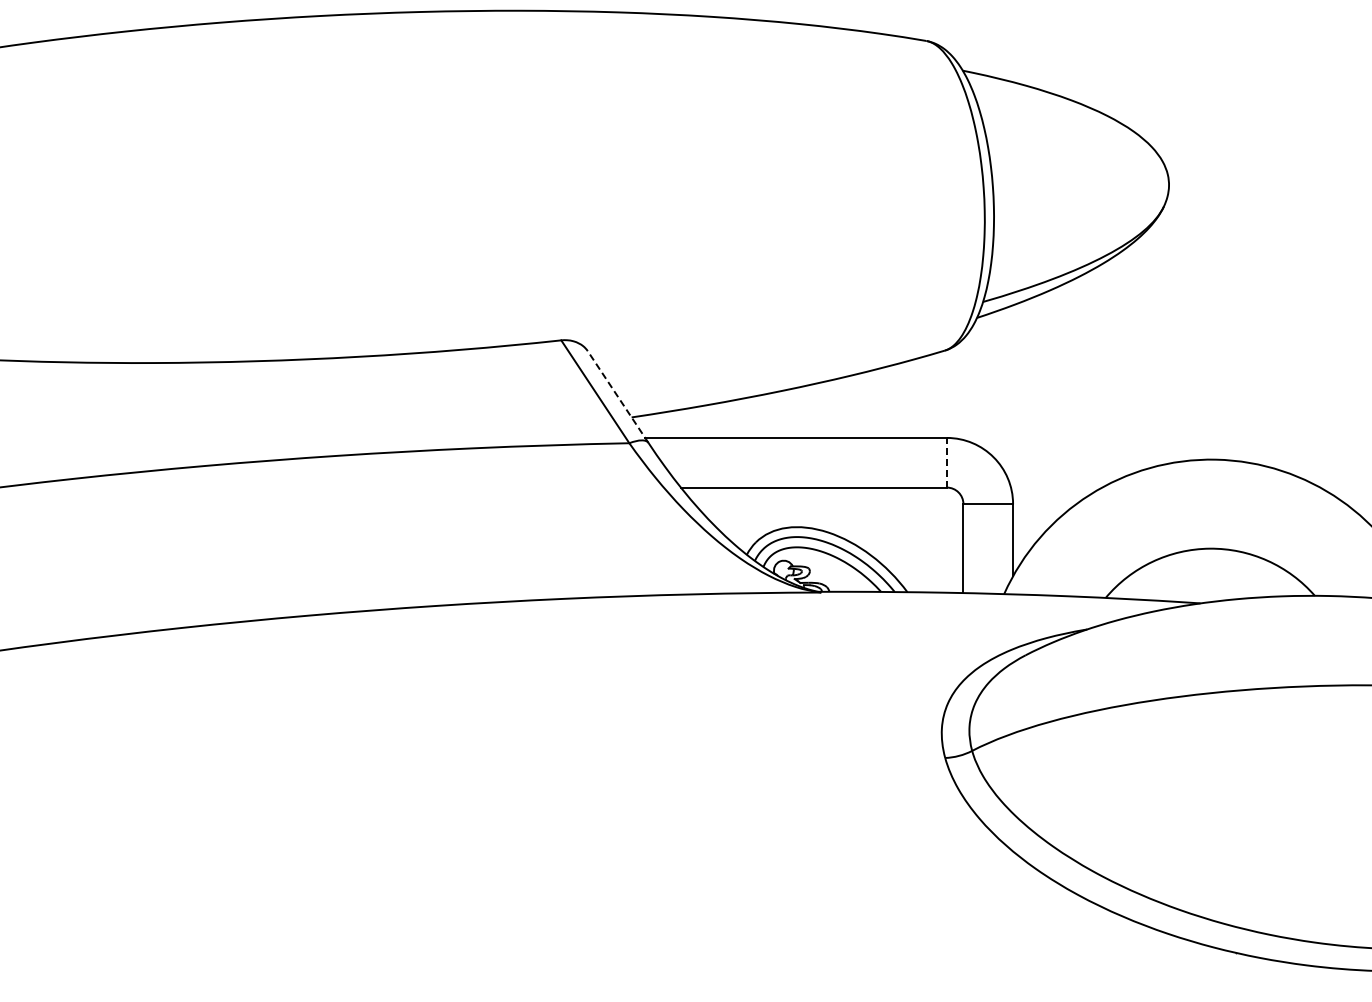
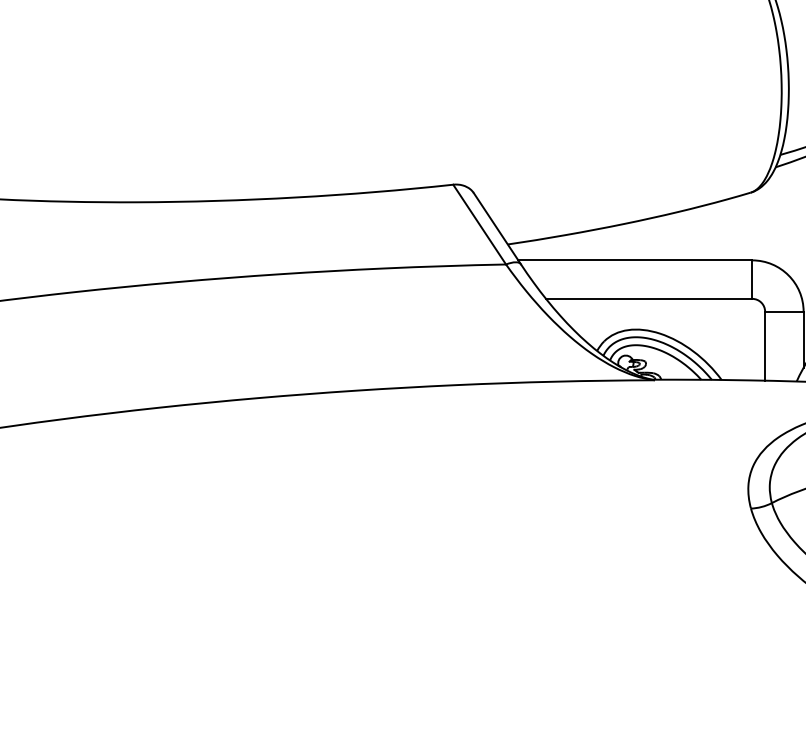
line: (617, 396) -> (496, 228), dashed -> solid
line: (946, 462) -> (751, 279), dashed -> solid

